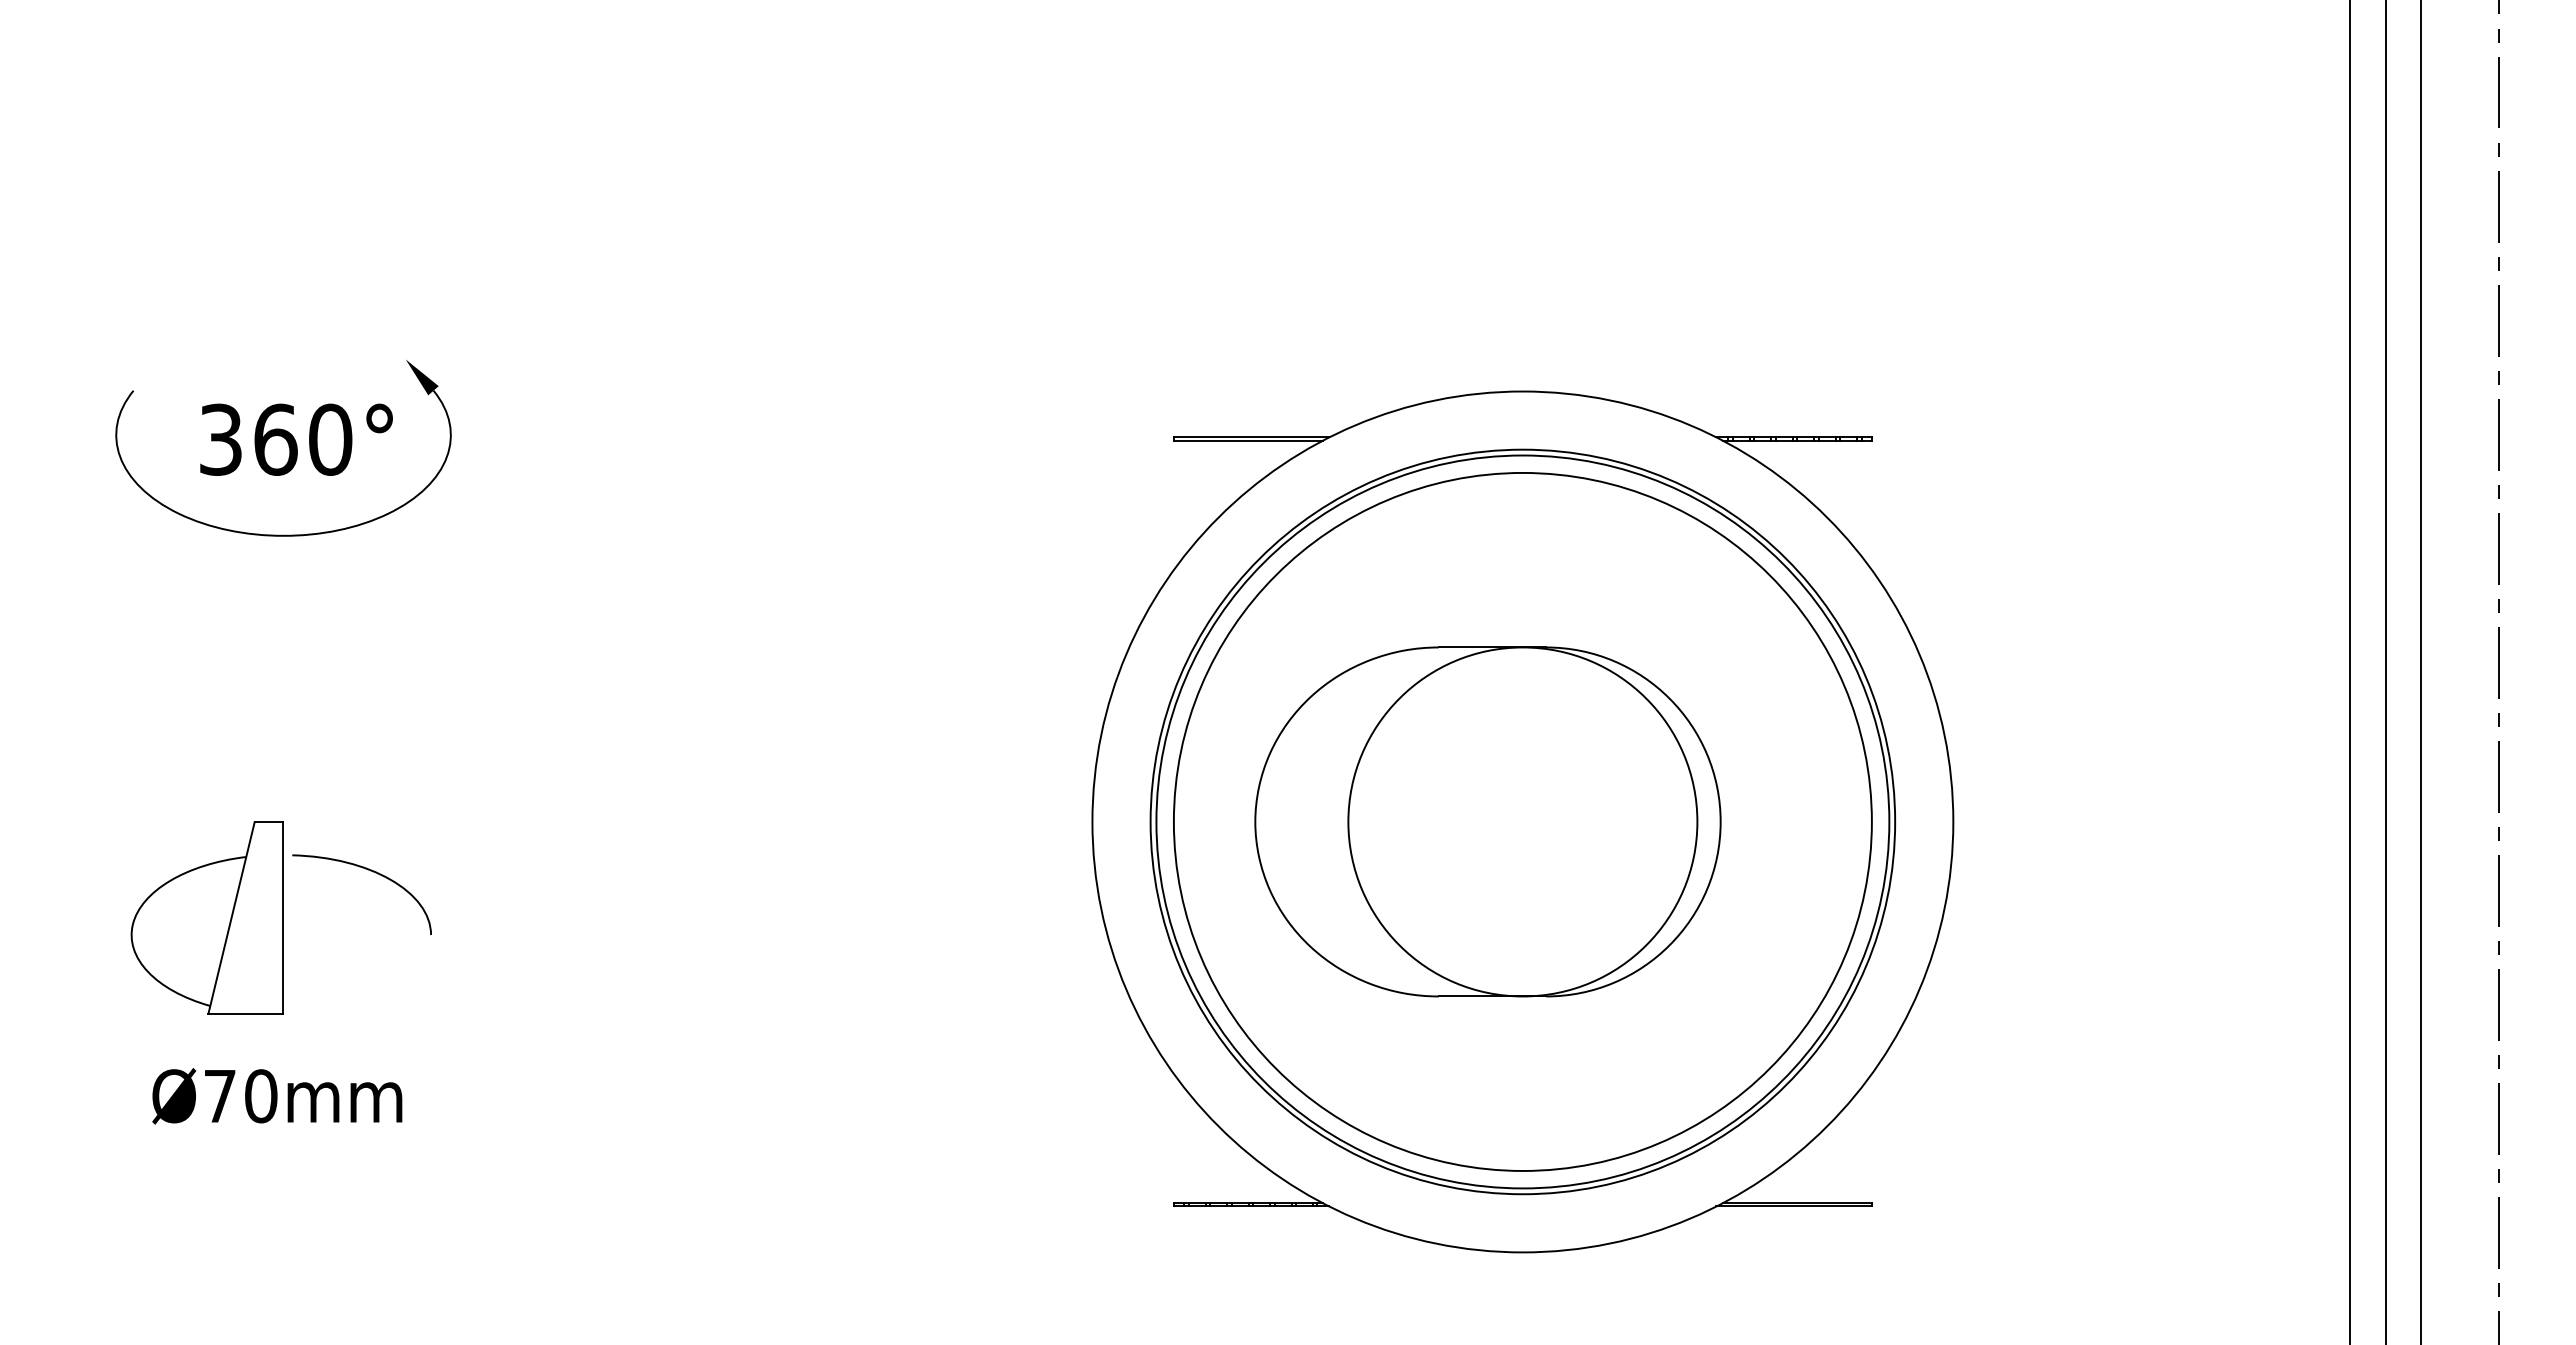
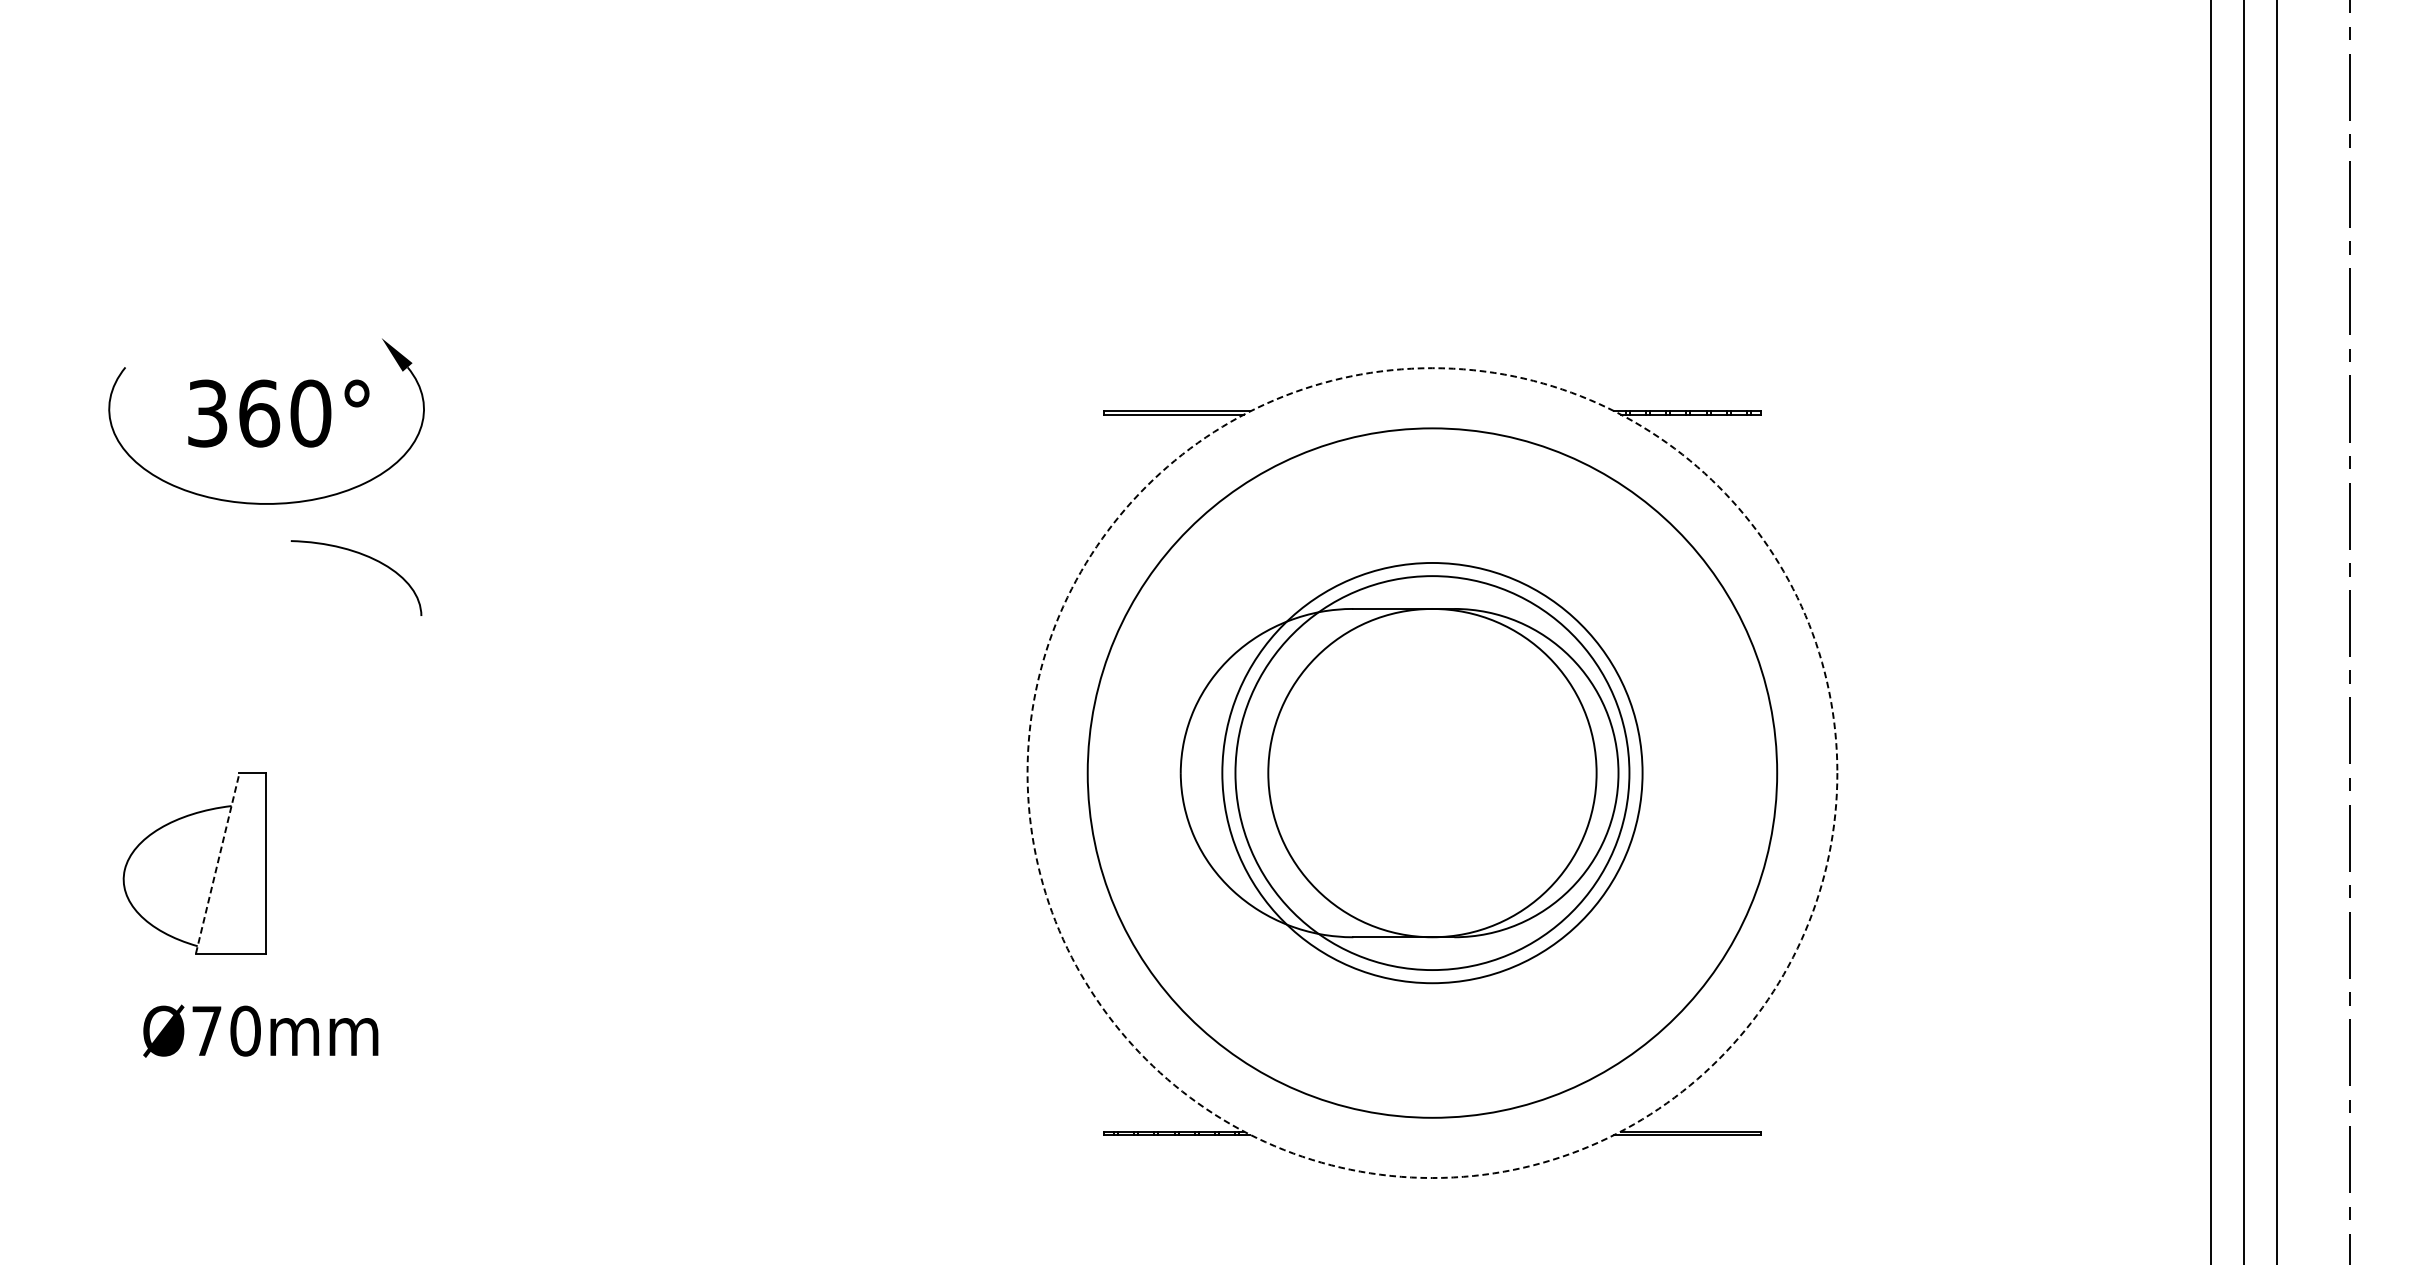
circle: (1522, 821) -> (1432, 772), size x0.6
circle: (1522, 821) -> (1432, 772), size x0.6
circle: (1522, 821) -> (1432, 772), solid -> dashed
curve: (370, 871) -> (364, 556), moved
line: (231, 918) -> (217, 863), solid -> dashed

